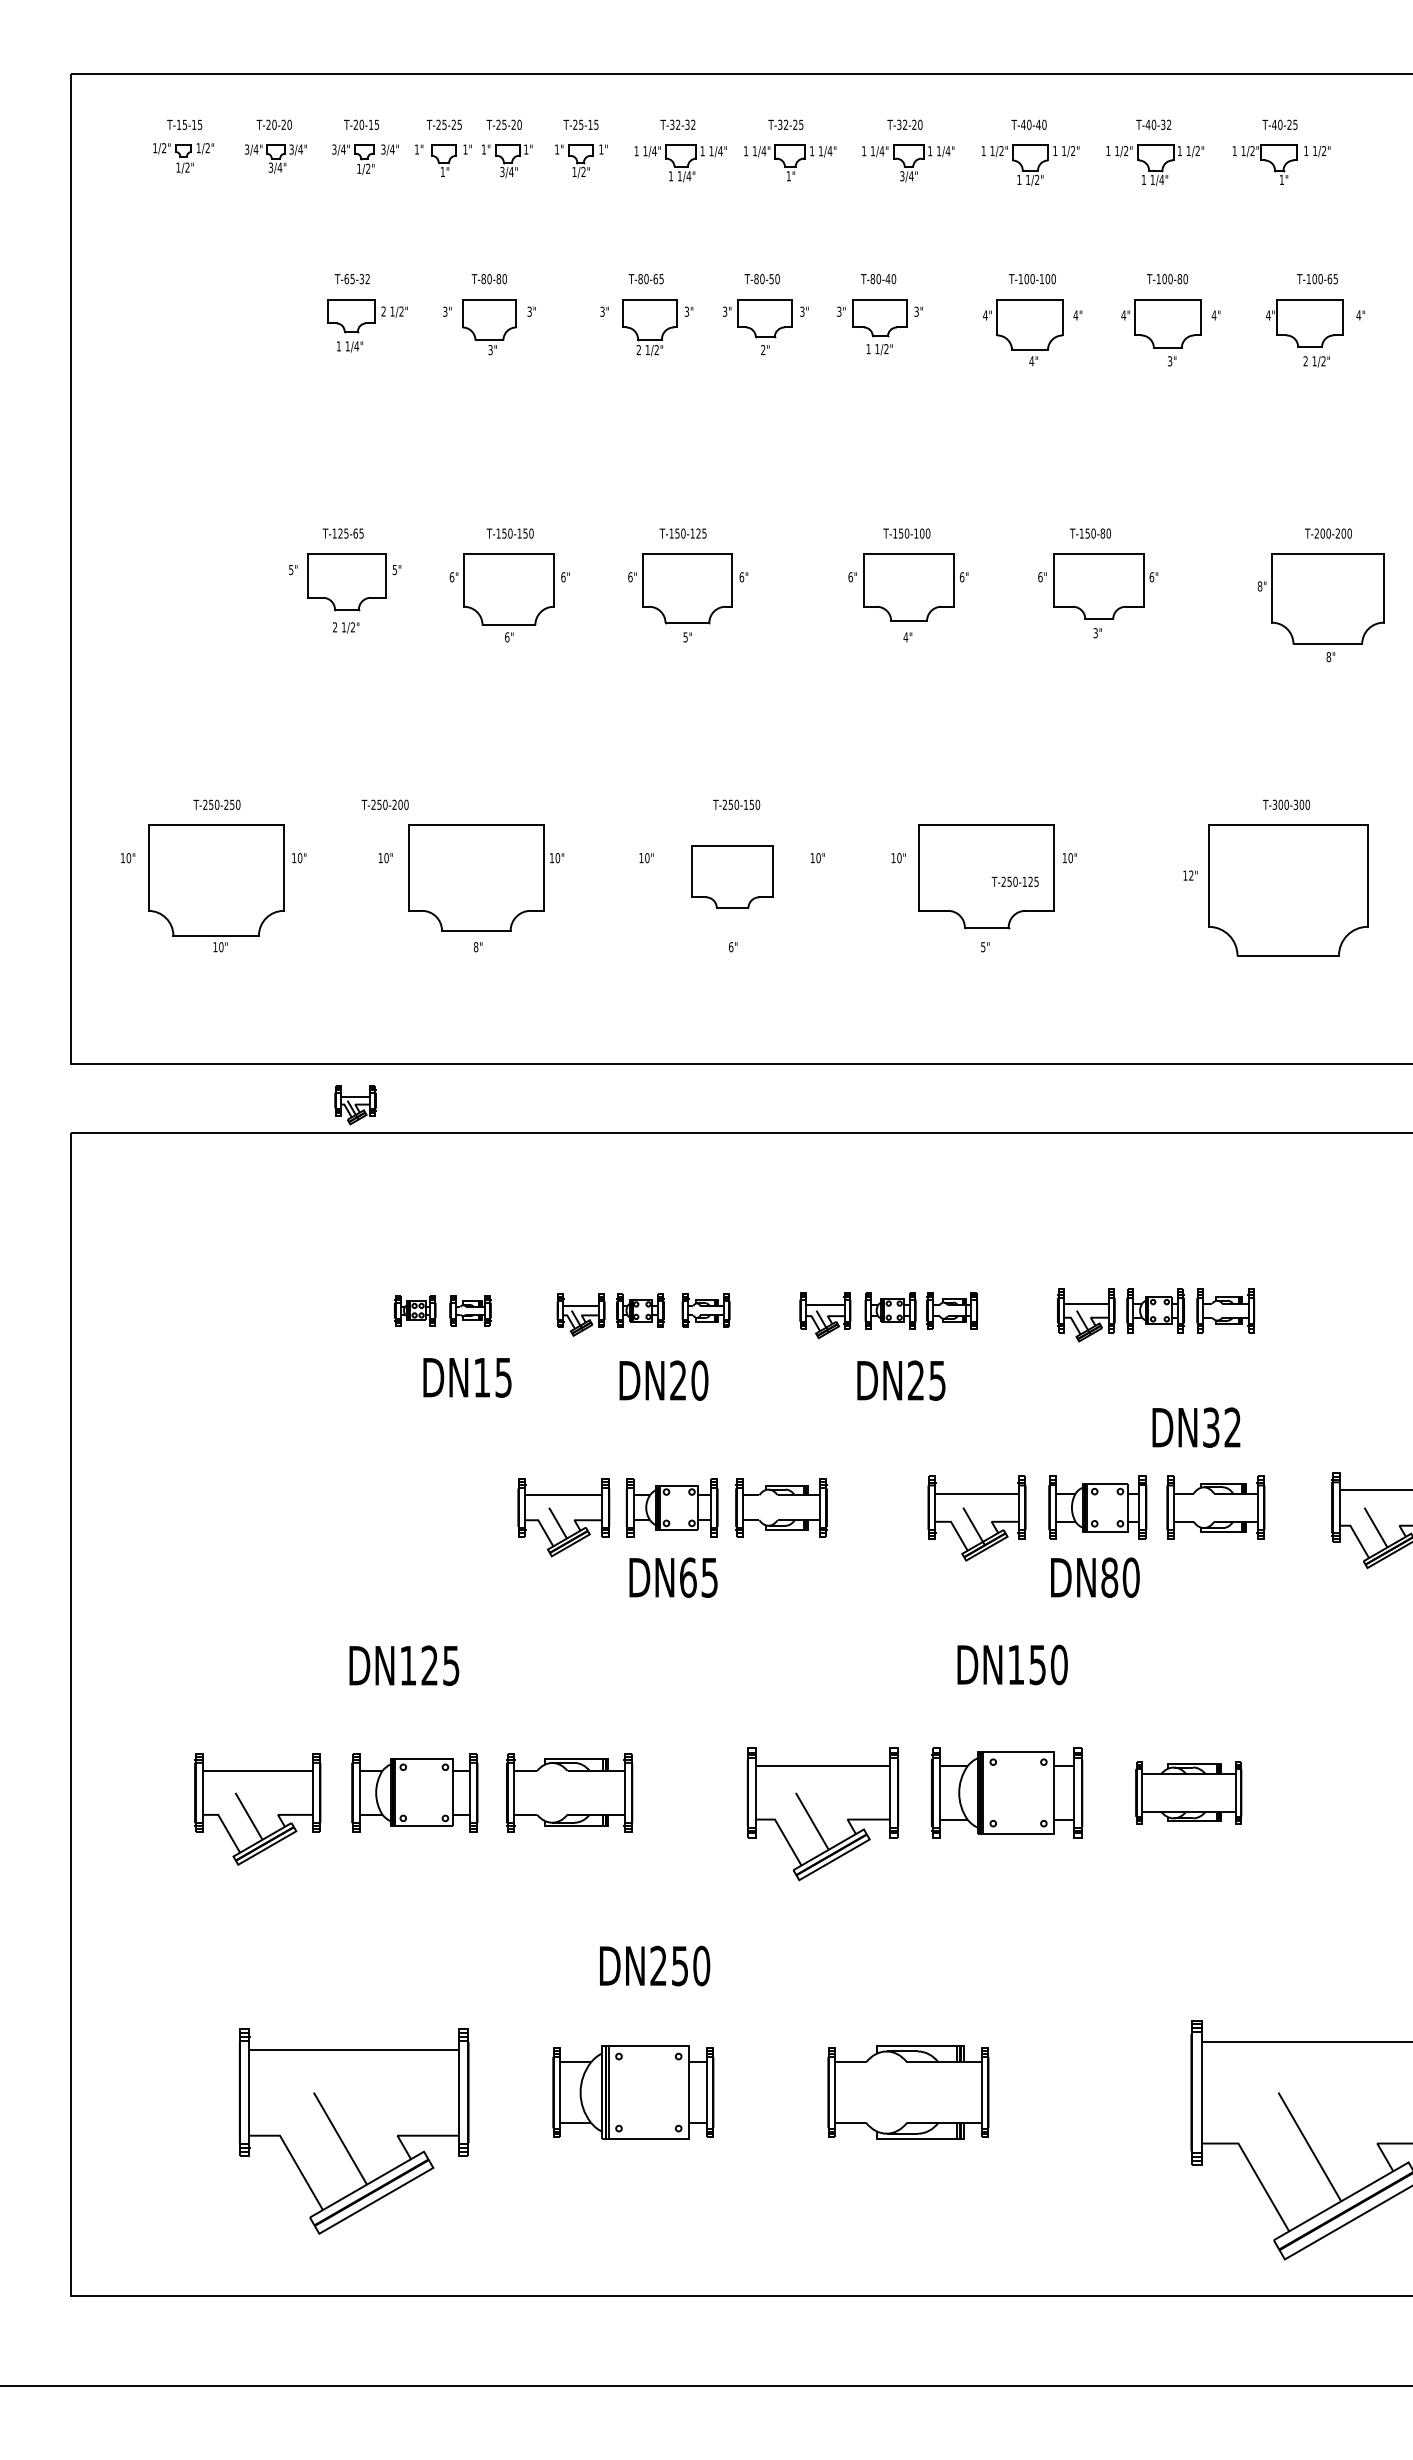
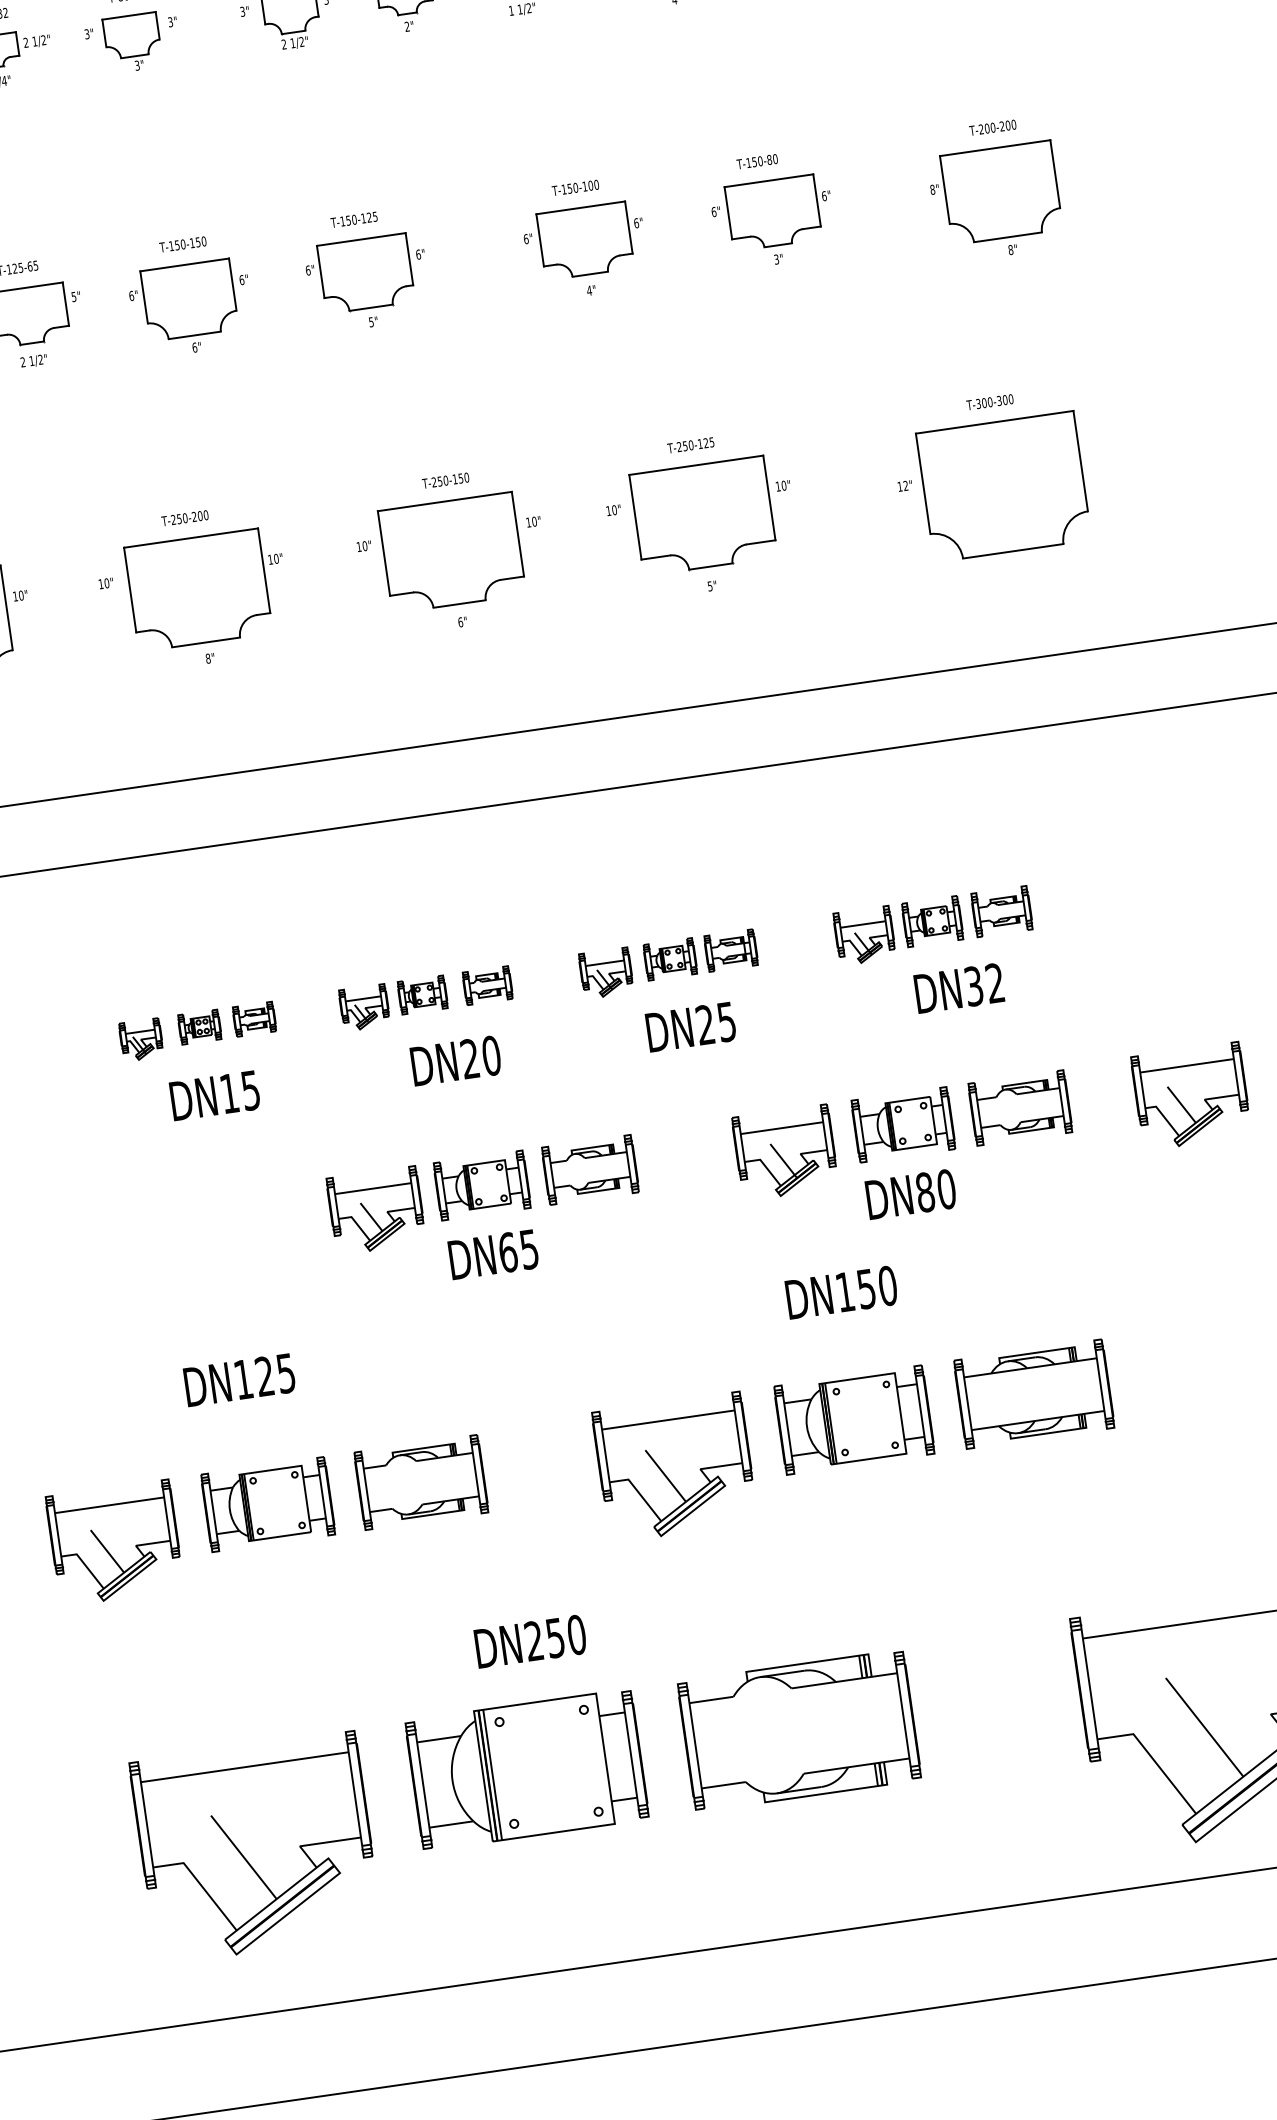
text: (384, 804) -> (184, 518), moved
part: (732, 876) -> (451, 552), size x1.67
text: (1014, 881) -> (690, 445), moved
part: (355, 1105) -> (141, 1040), moved
text: (467, 1377) -> (214, 1095), moved
text: (1196, 1427) -> (959, 988), moved
part: (1188, 1792) -> (1033, 1393), size x1.43
part: (633, 2092) -> (527, 1769), size x1.43
part: (908, 2092) -> (799, 1730), size x1.43

